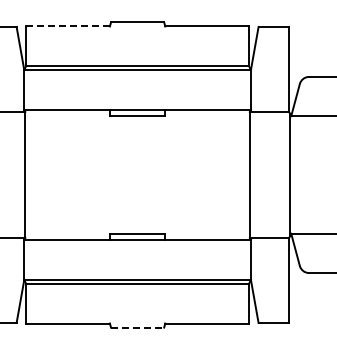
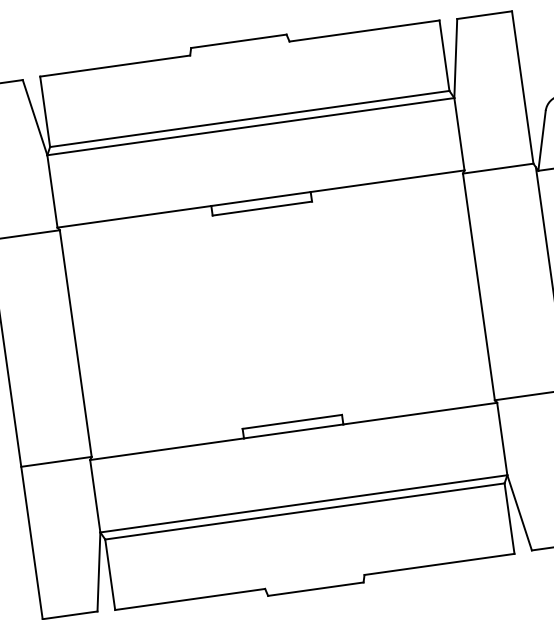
line: (68, 26) -> (115, 66), dashed -> solid
line: (137, 327) -> (315, 589), dashed -> solid

